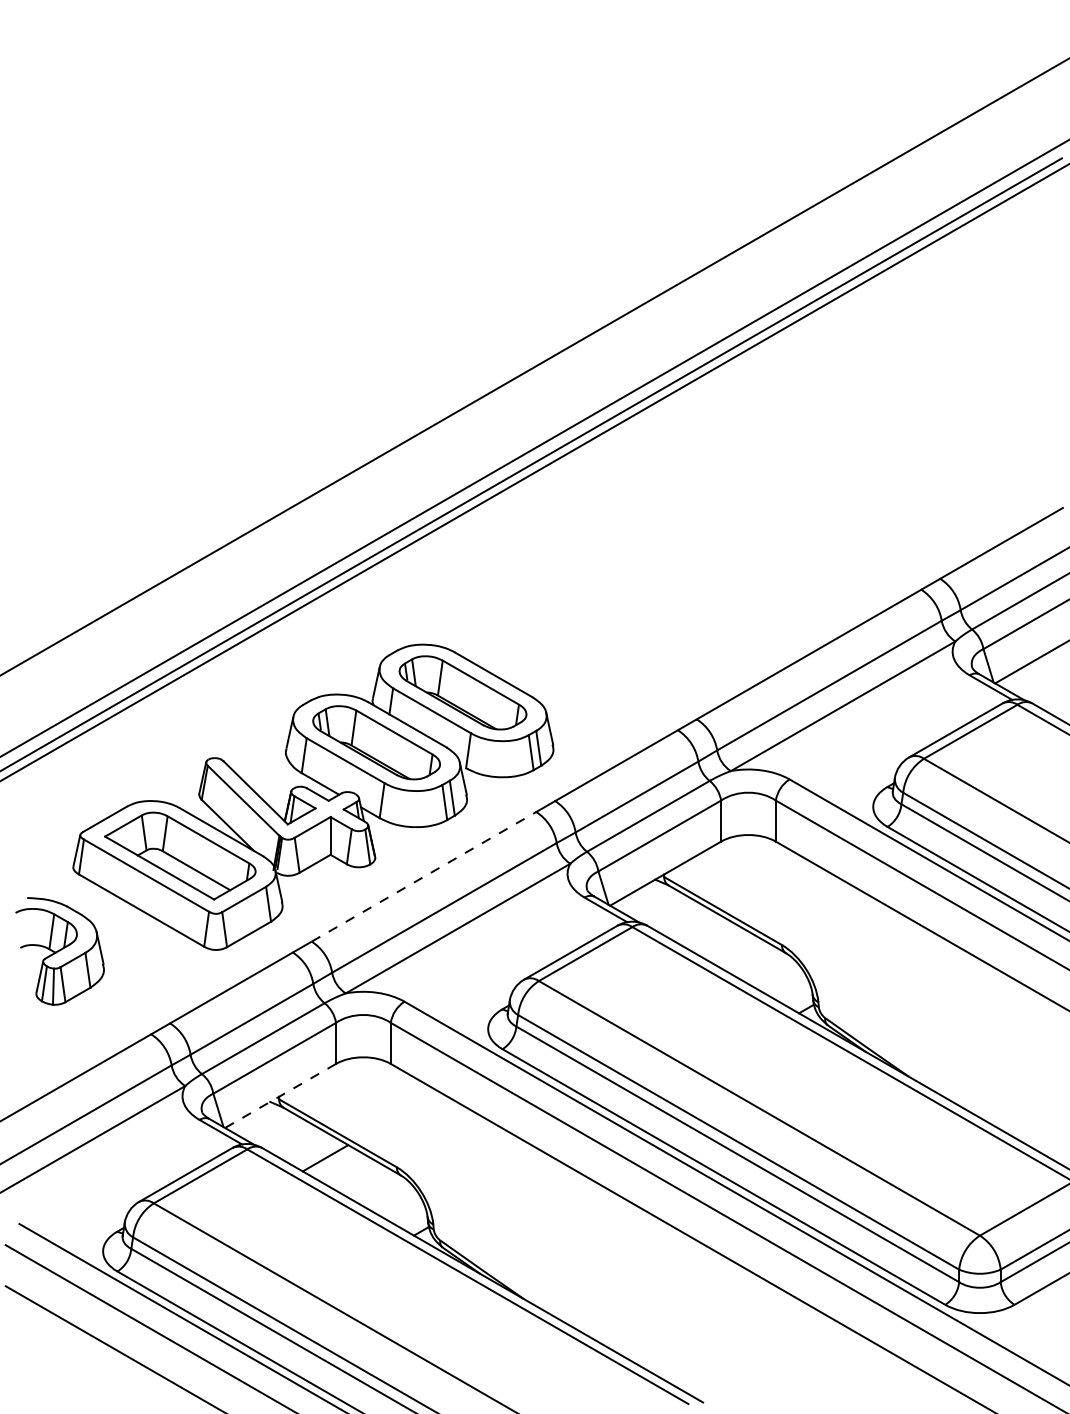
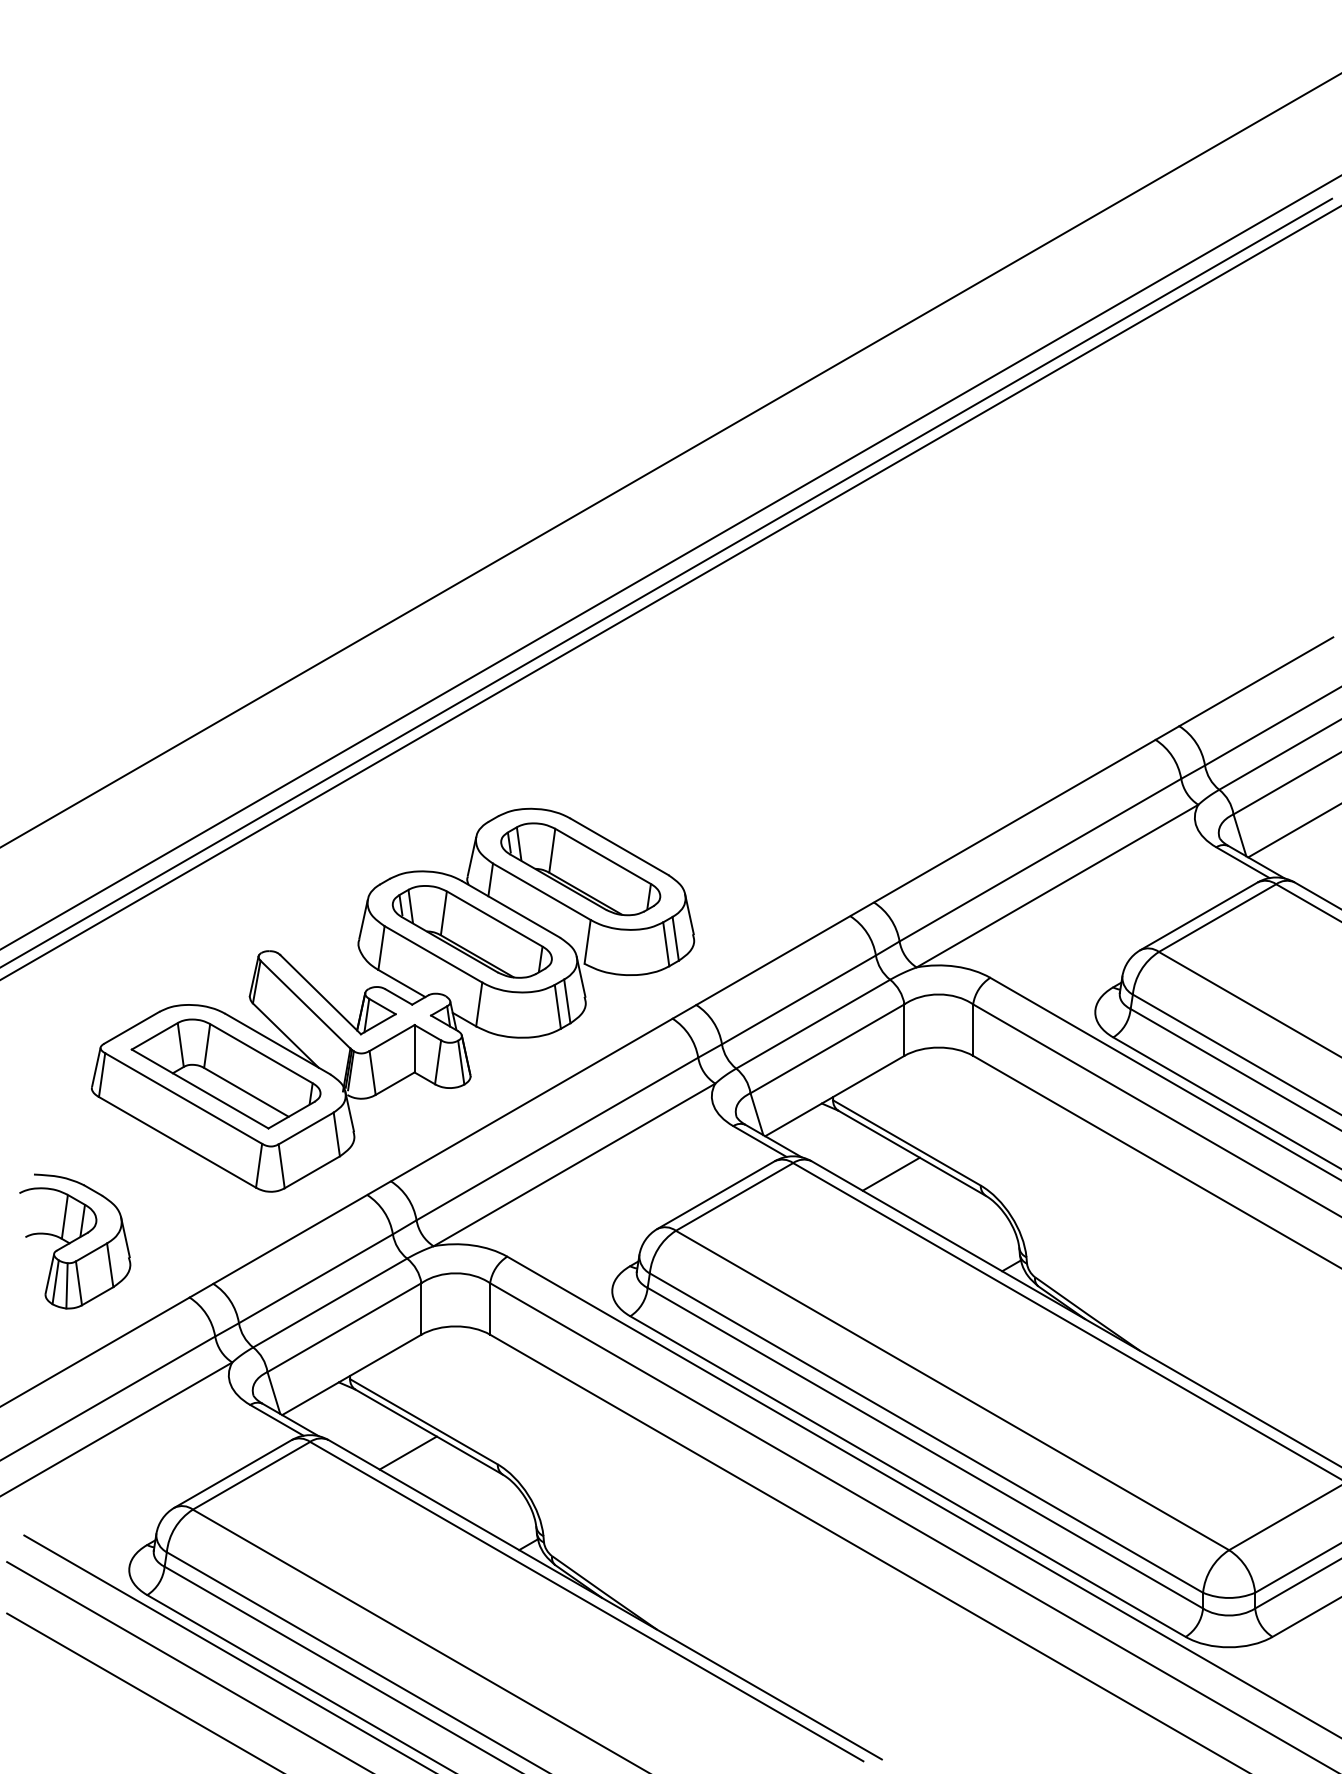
line: (423, 877) -> (531, 1100), dashed -> solid
line: (709, 935) -> (890, 1173), added
part: (60, 951) -> (75, 1241), moved
line: (280, 1096) -> (351, 1375), dashed -> solid

